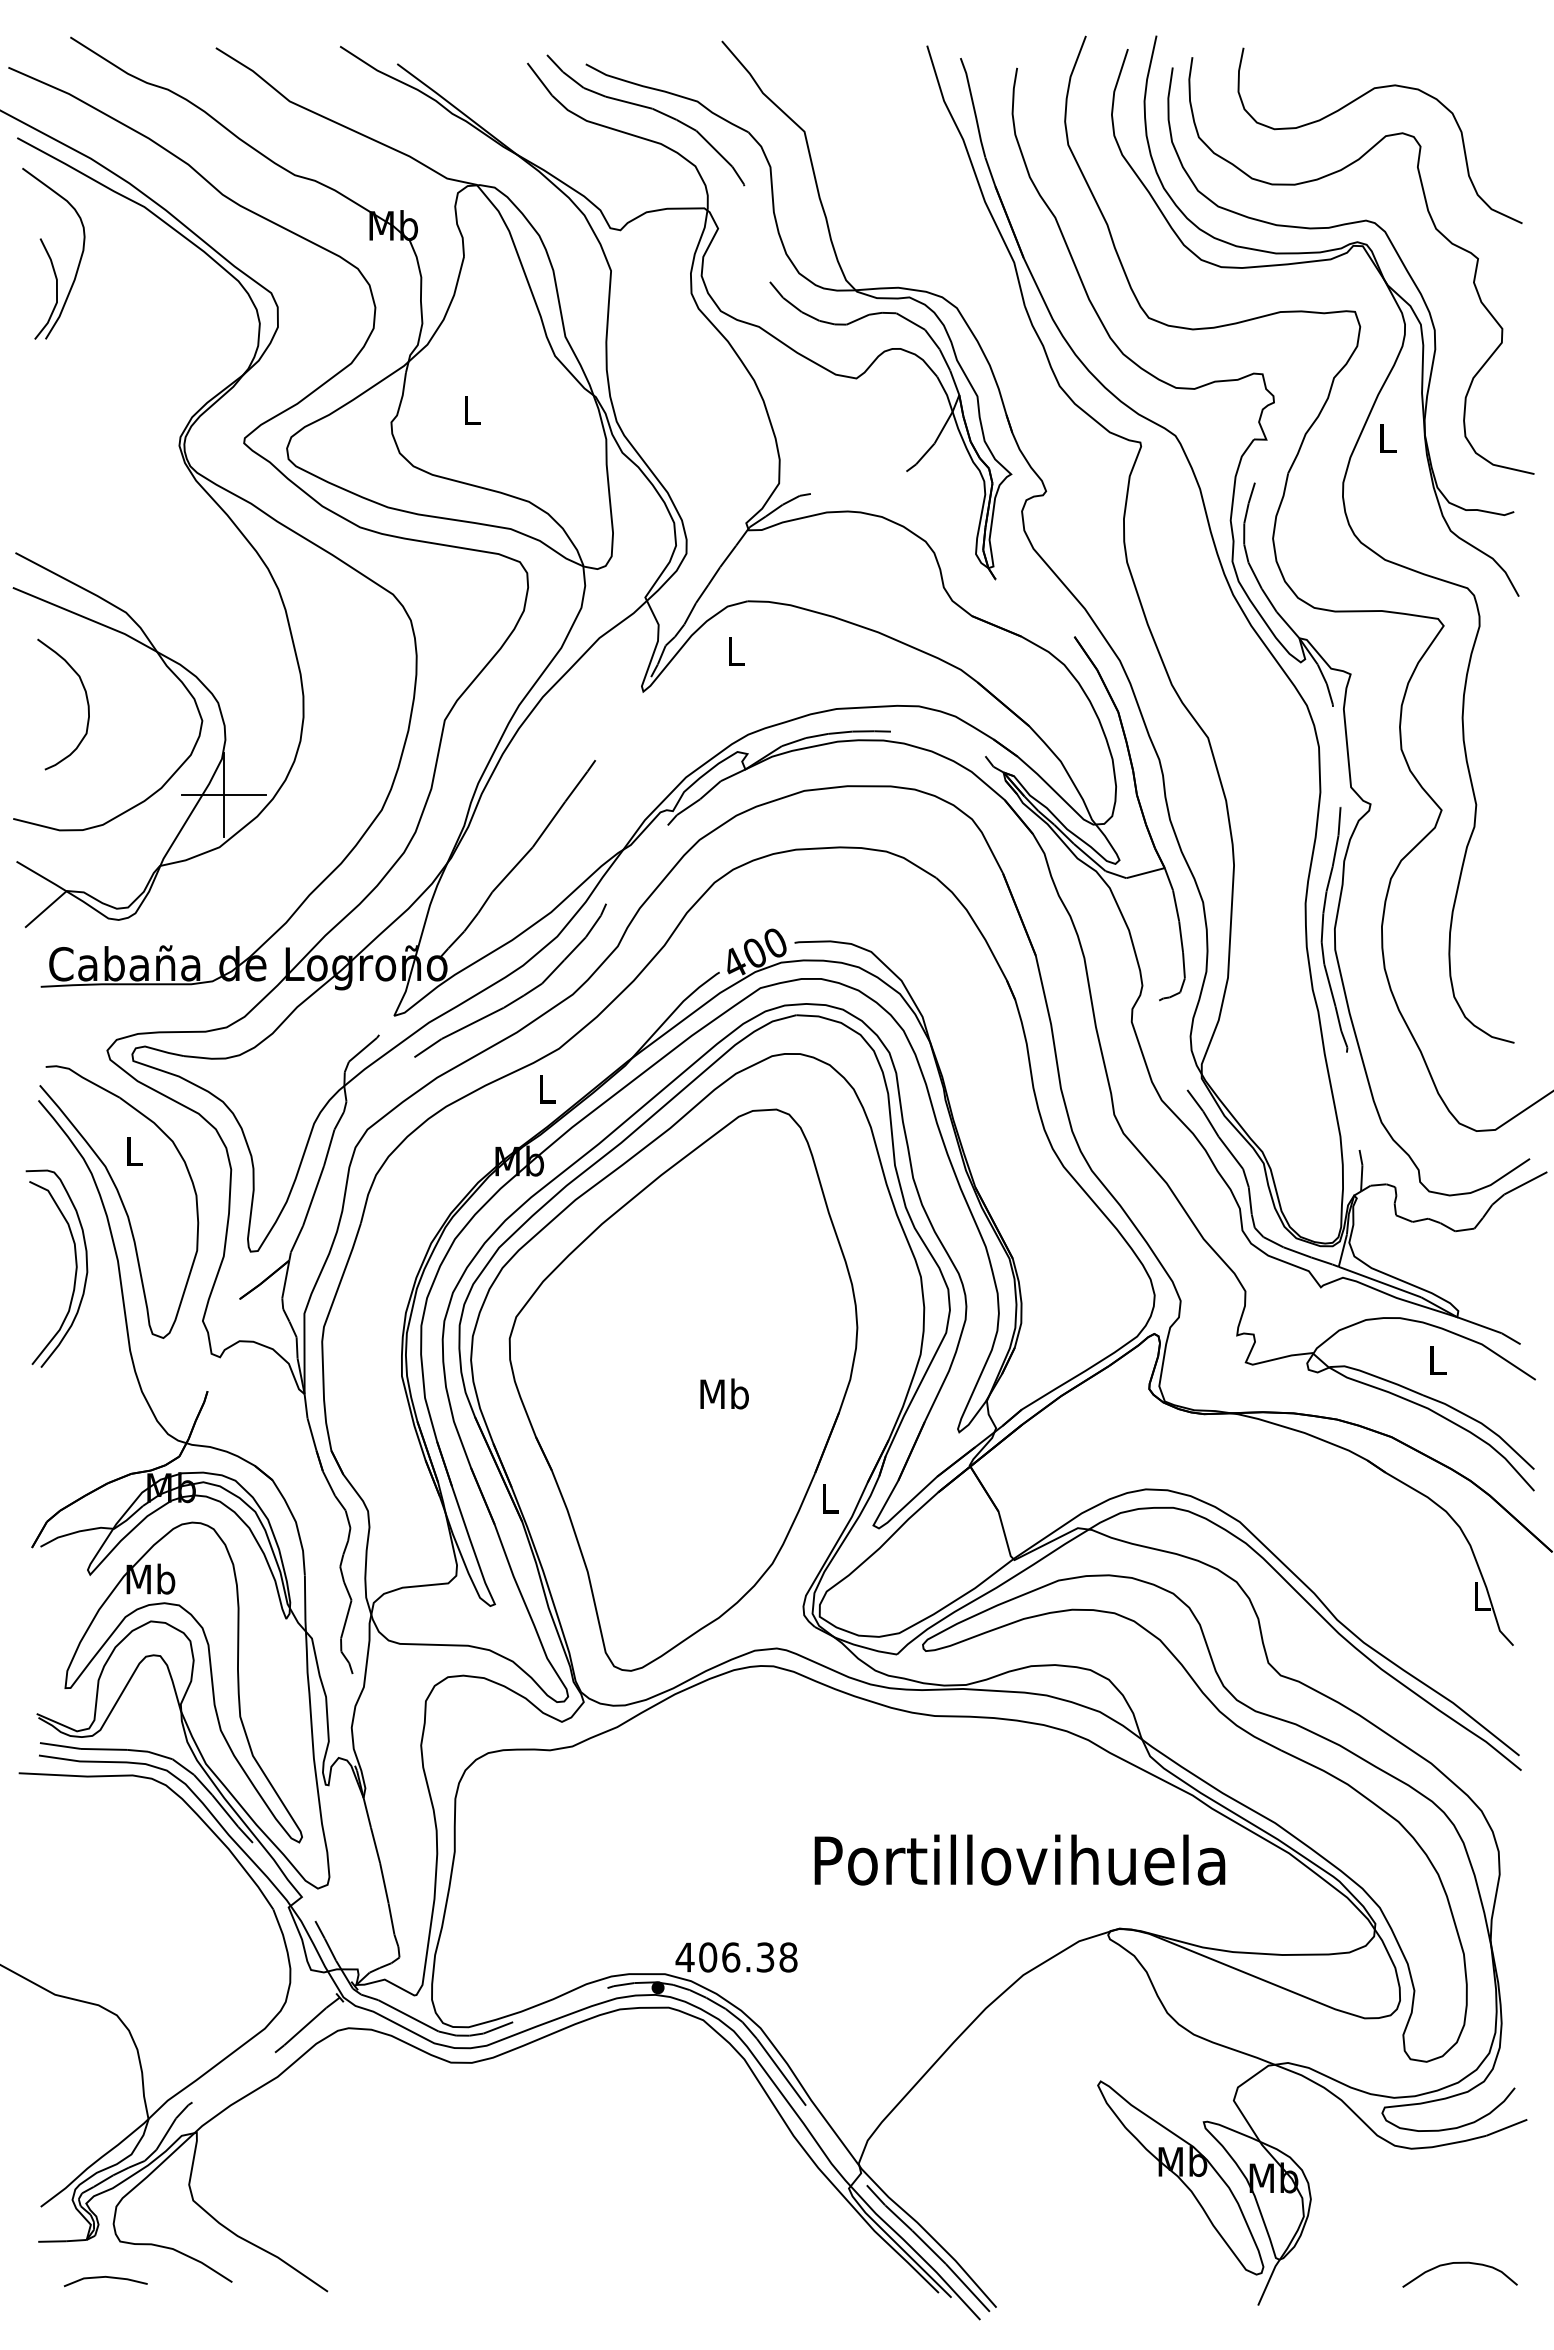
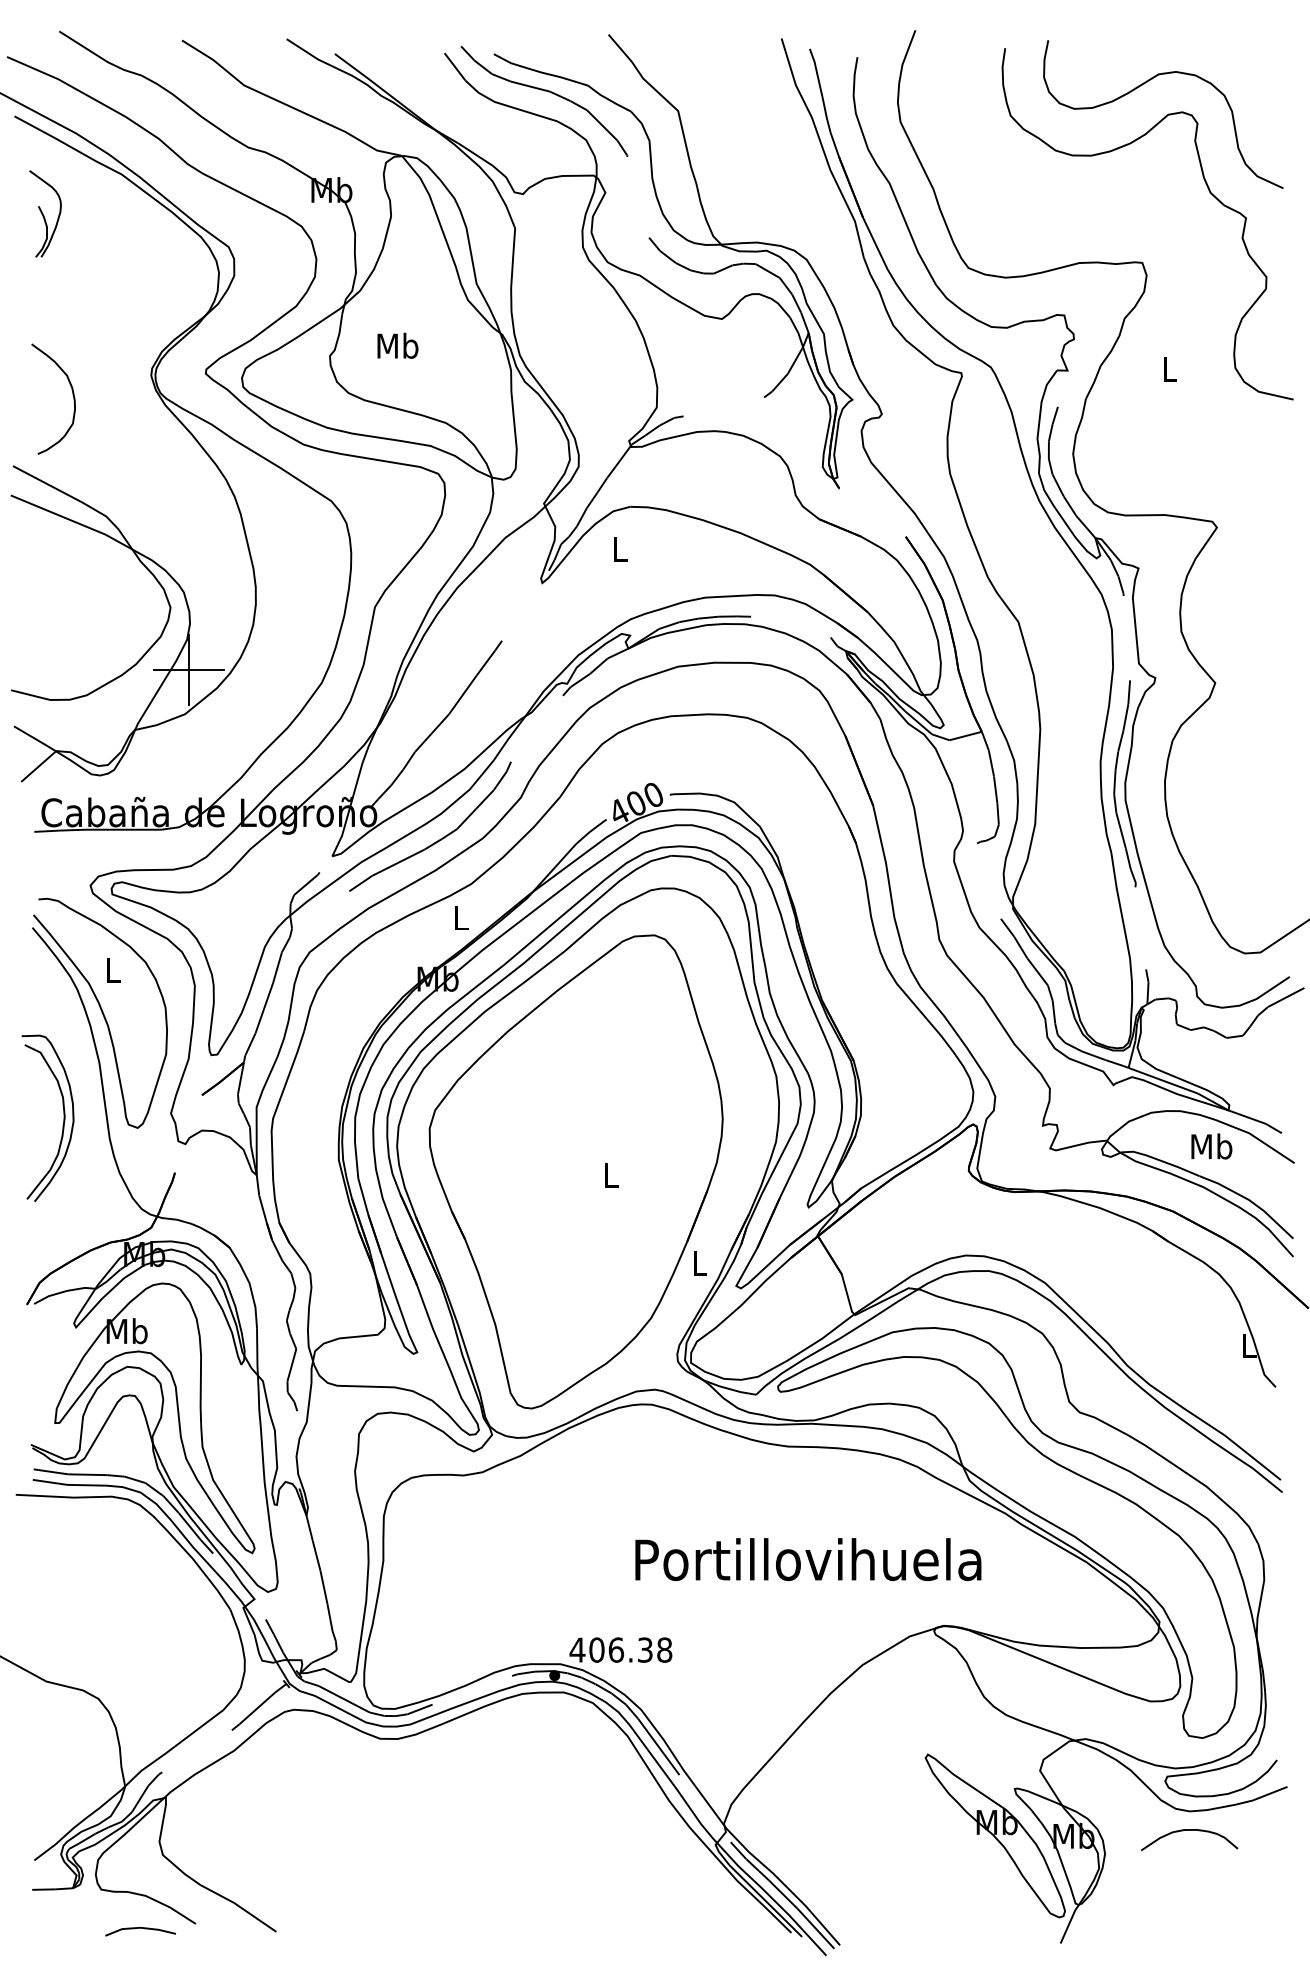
part: (53, 253) -> (45, 213), size x0.6
text: (471, 409) -> (397, 345), L -> Mb
part: (1347, 523) -> (1135, 441), removed
curve: (86, 701) -> (72, 396), moved
part: (75, 1268) -> (63, 1118), moved
text: (1437, 1359) -> (1211, 1146), L -> Mb
text: (724, 1393) -> (610, 1174), Mb -> L
text: (1019, 1859) -> (808, 1559), moved
curve: (1459, 2263) -> (1189, 1830), moved
line: (105, 2277) -> (140, 1928), moved

